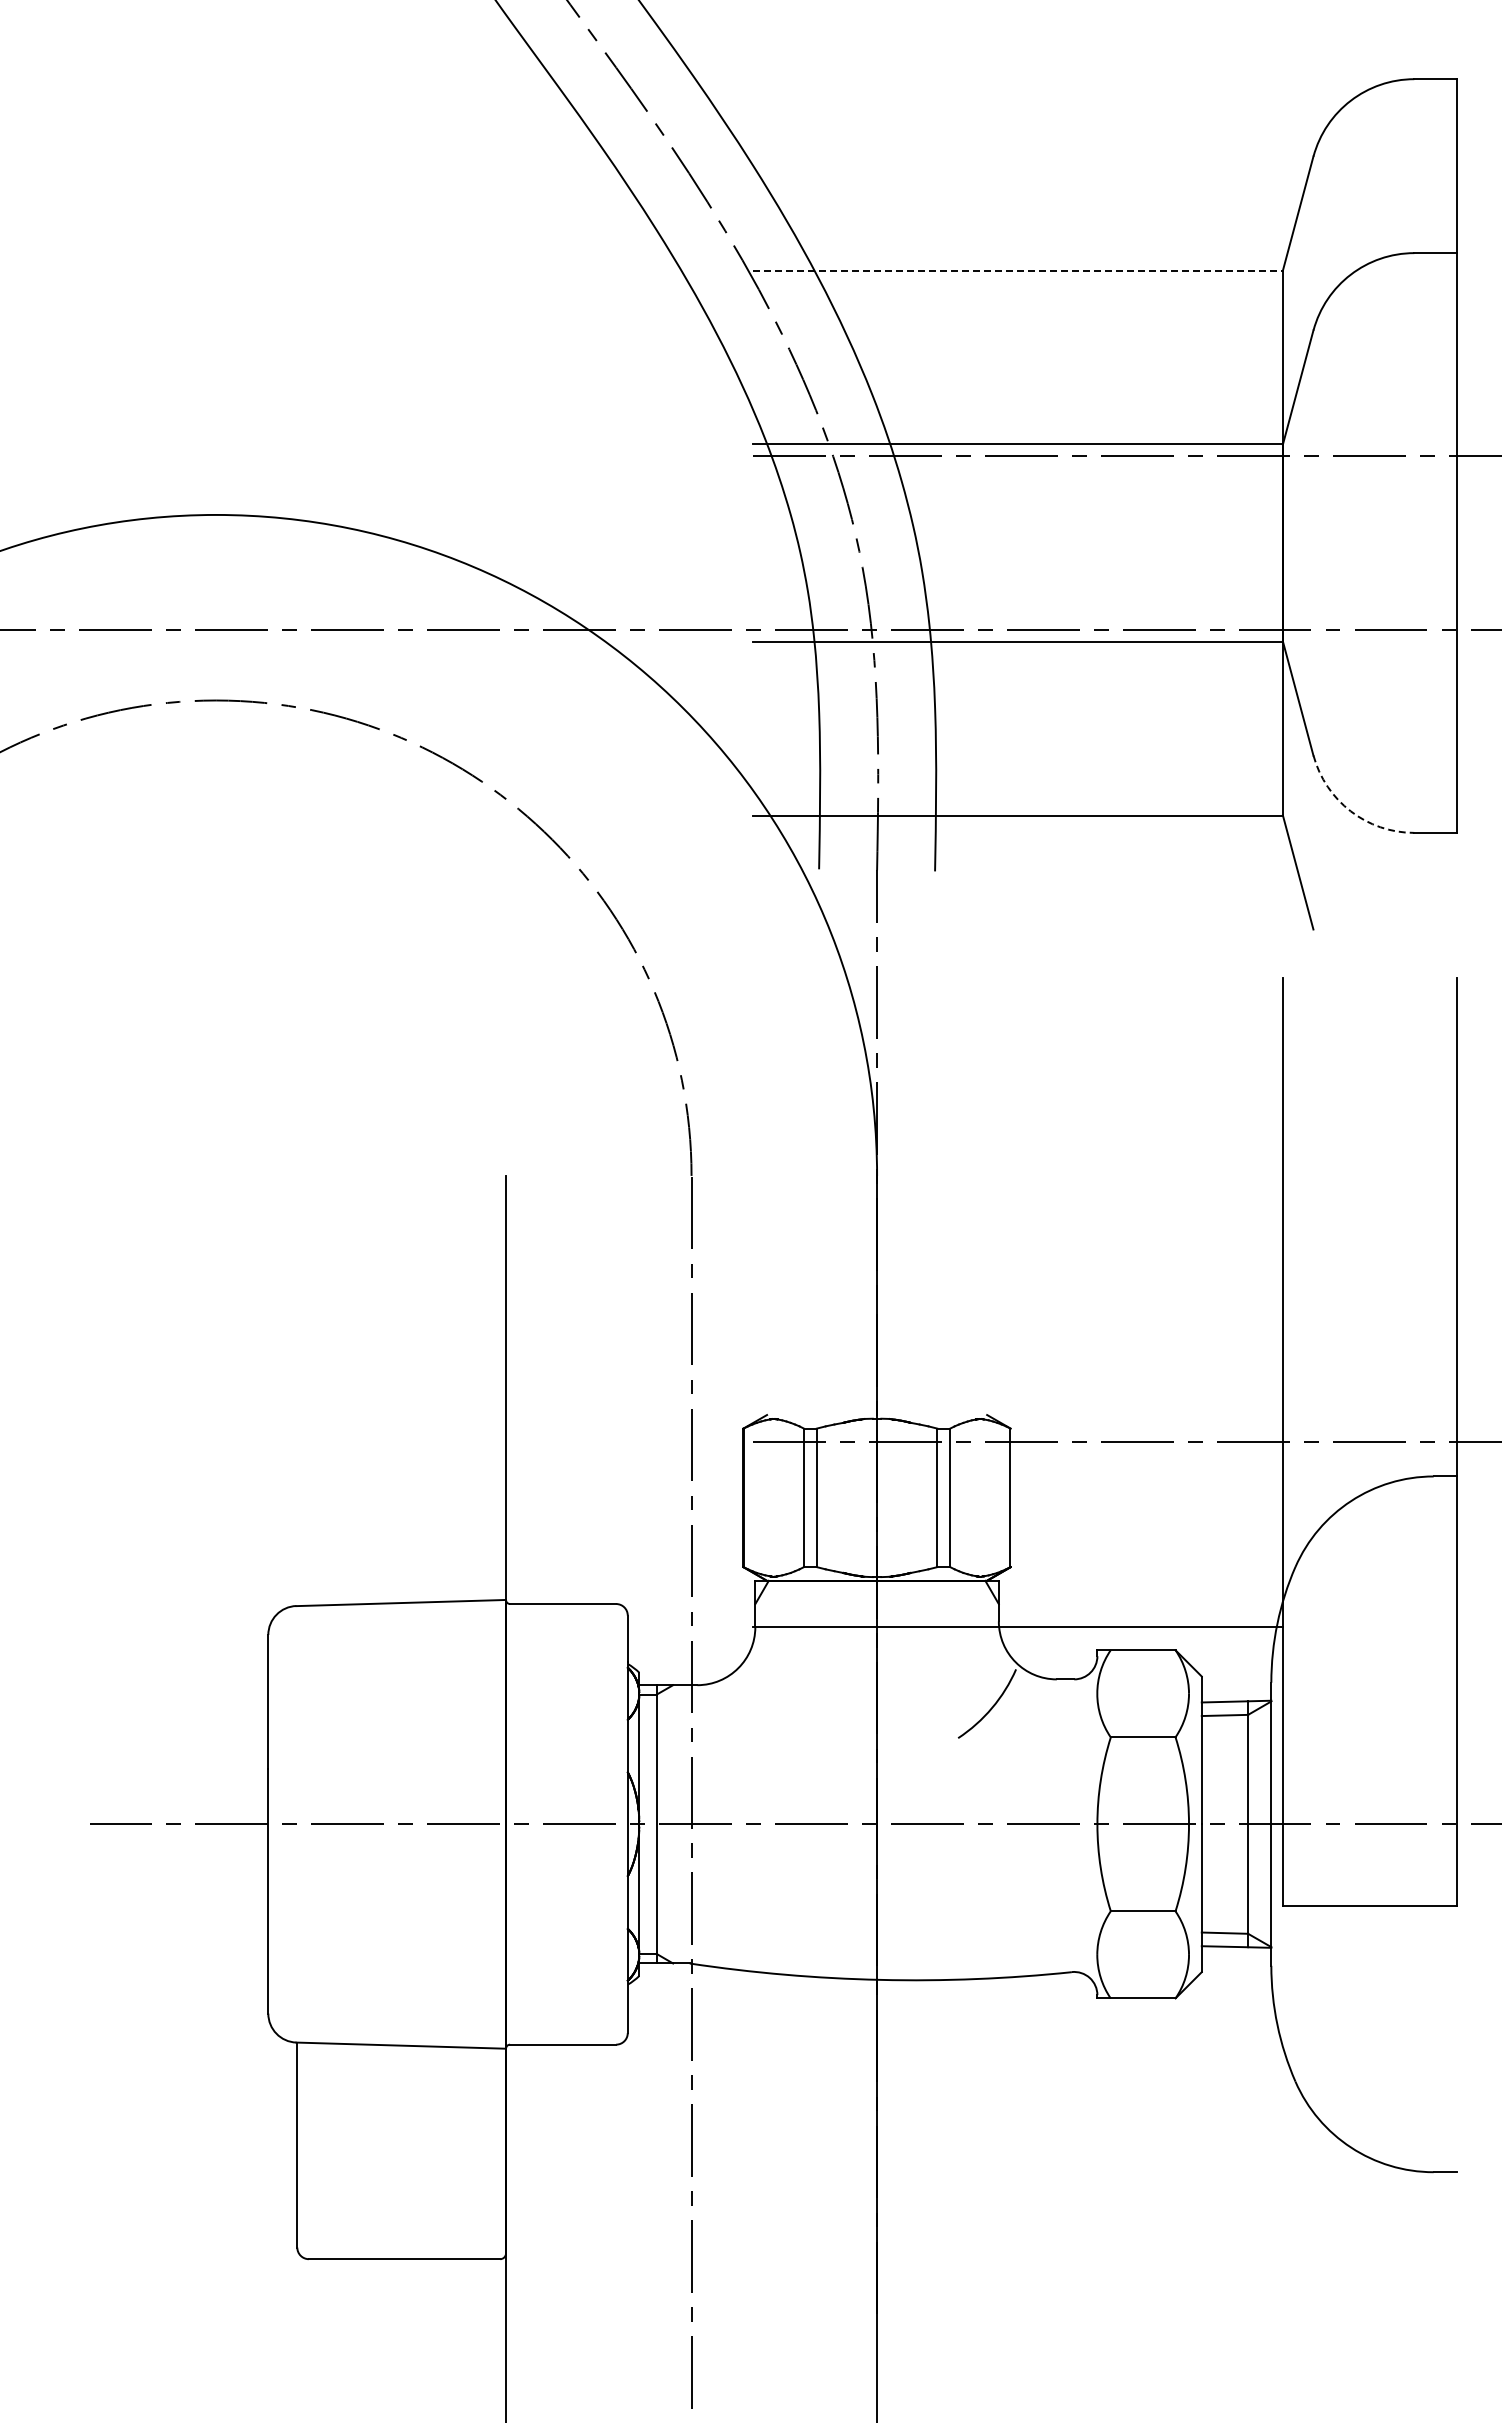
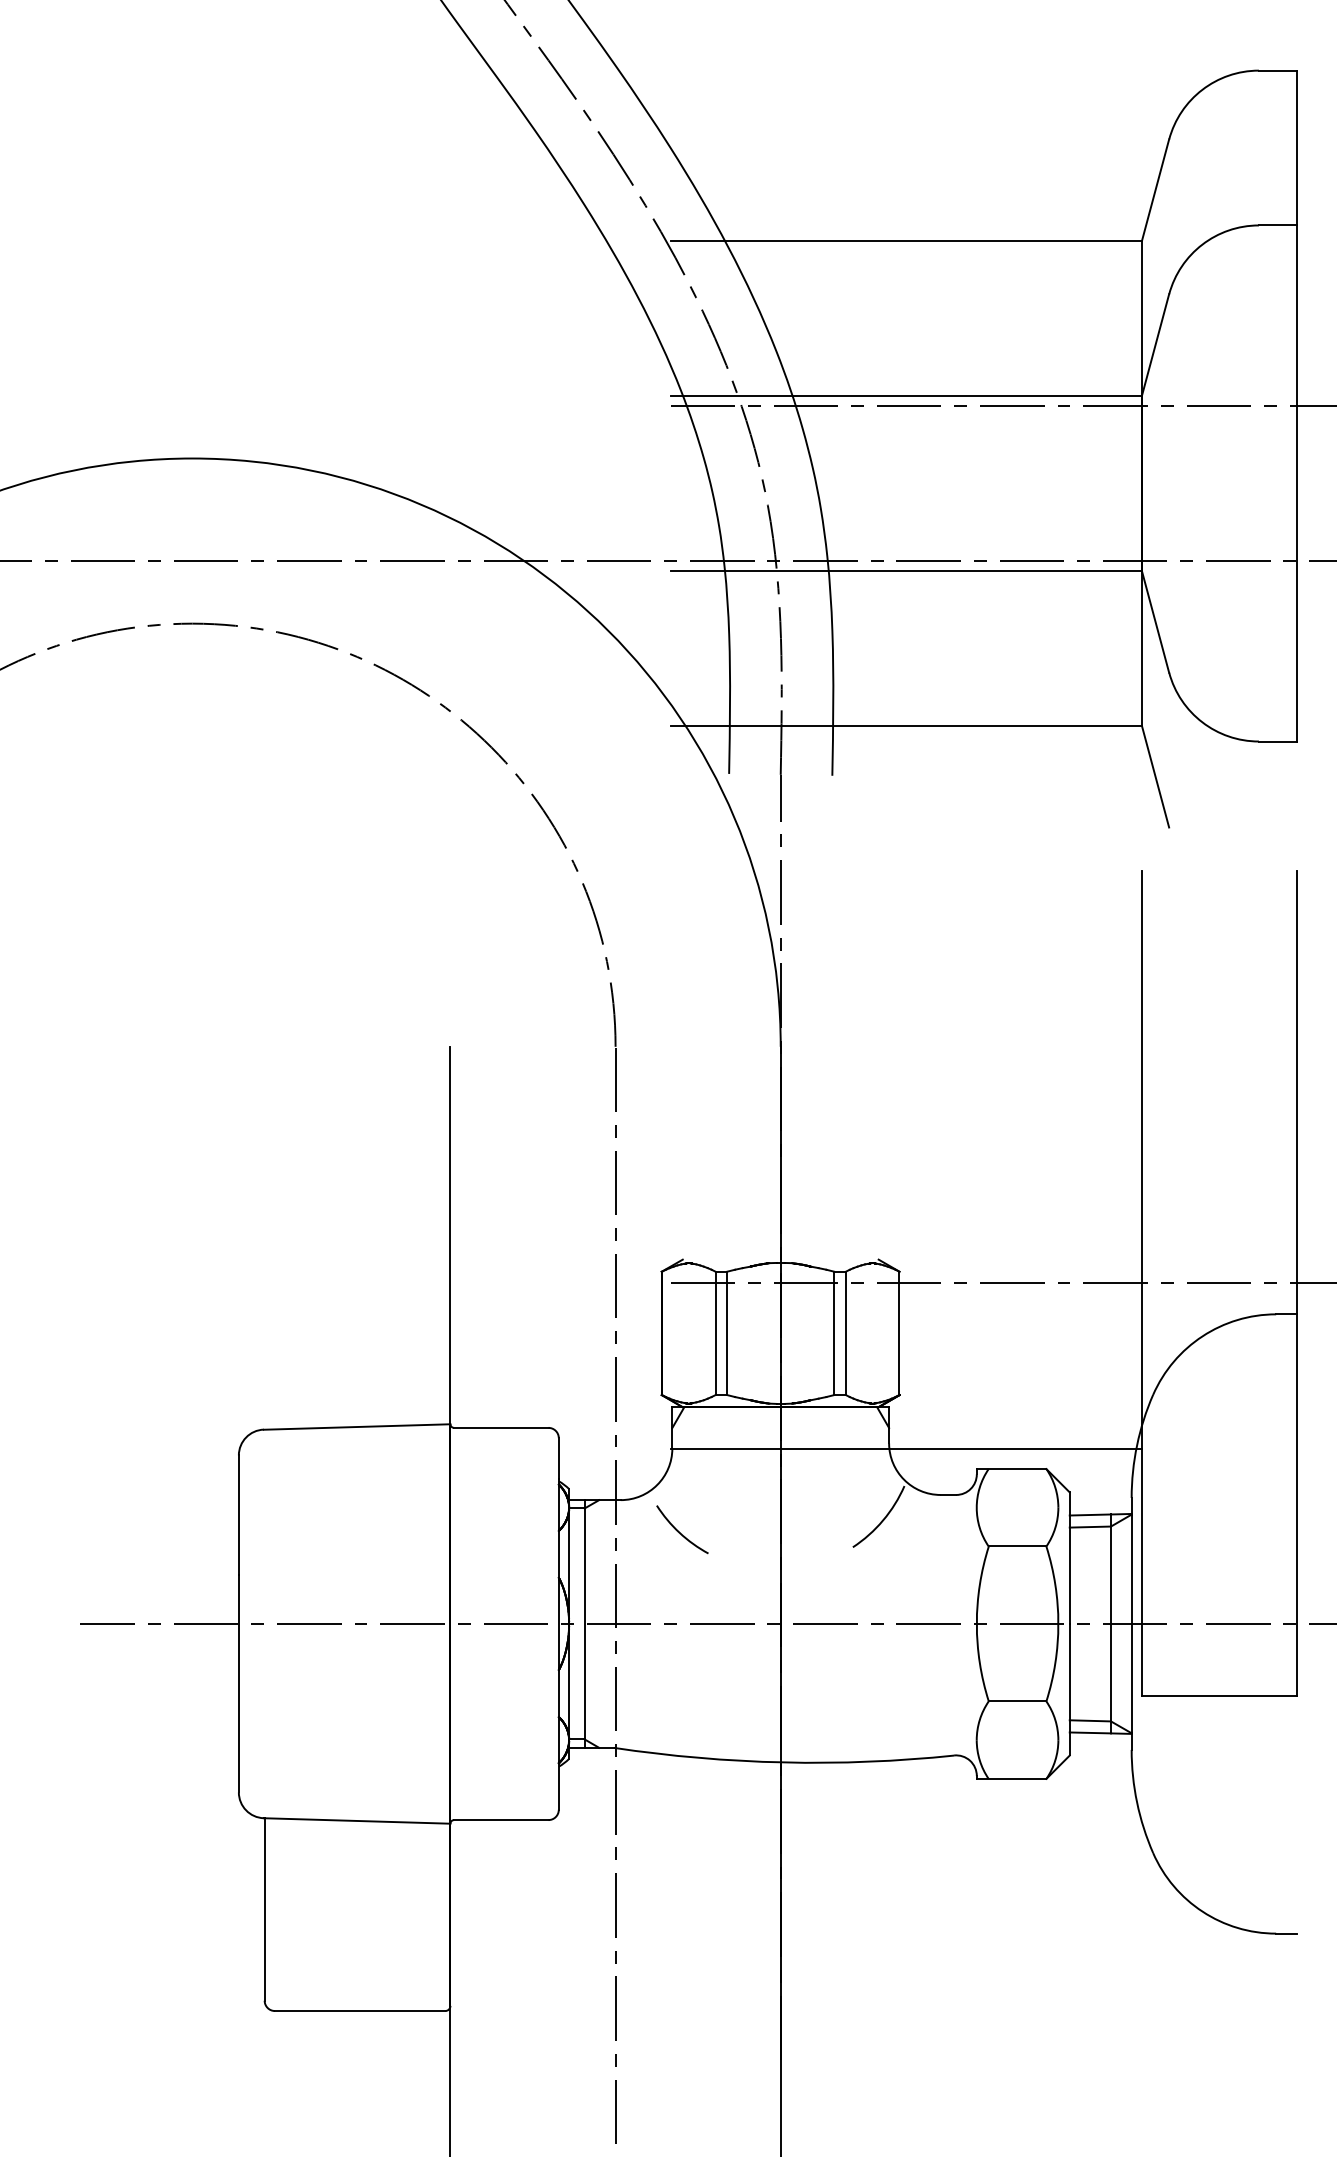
line: (1018, 270) -> (906, 240), dashed -> solid
arc: (1350, 811) -> (1202, 722), dashed -> solid
arc: (763, 1720) -> (679, 1531), added

